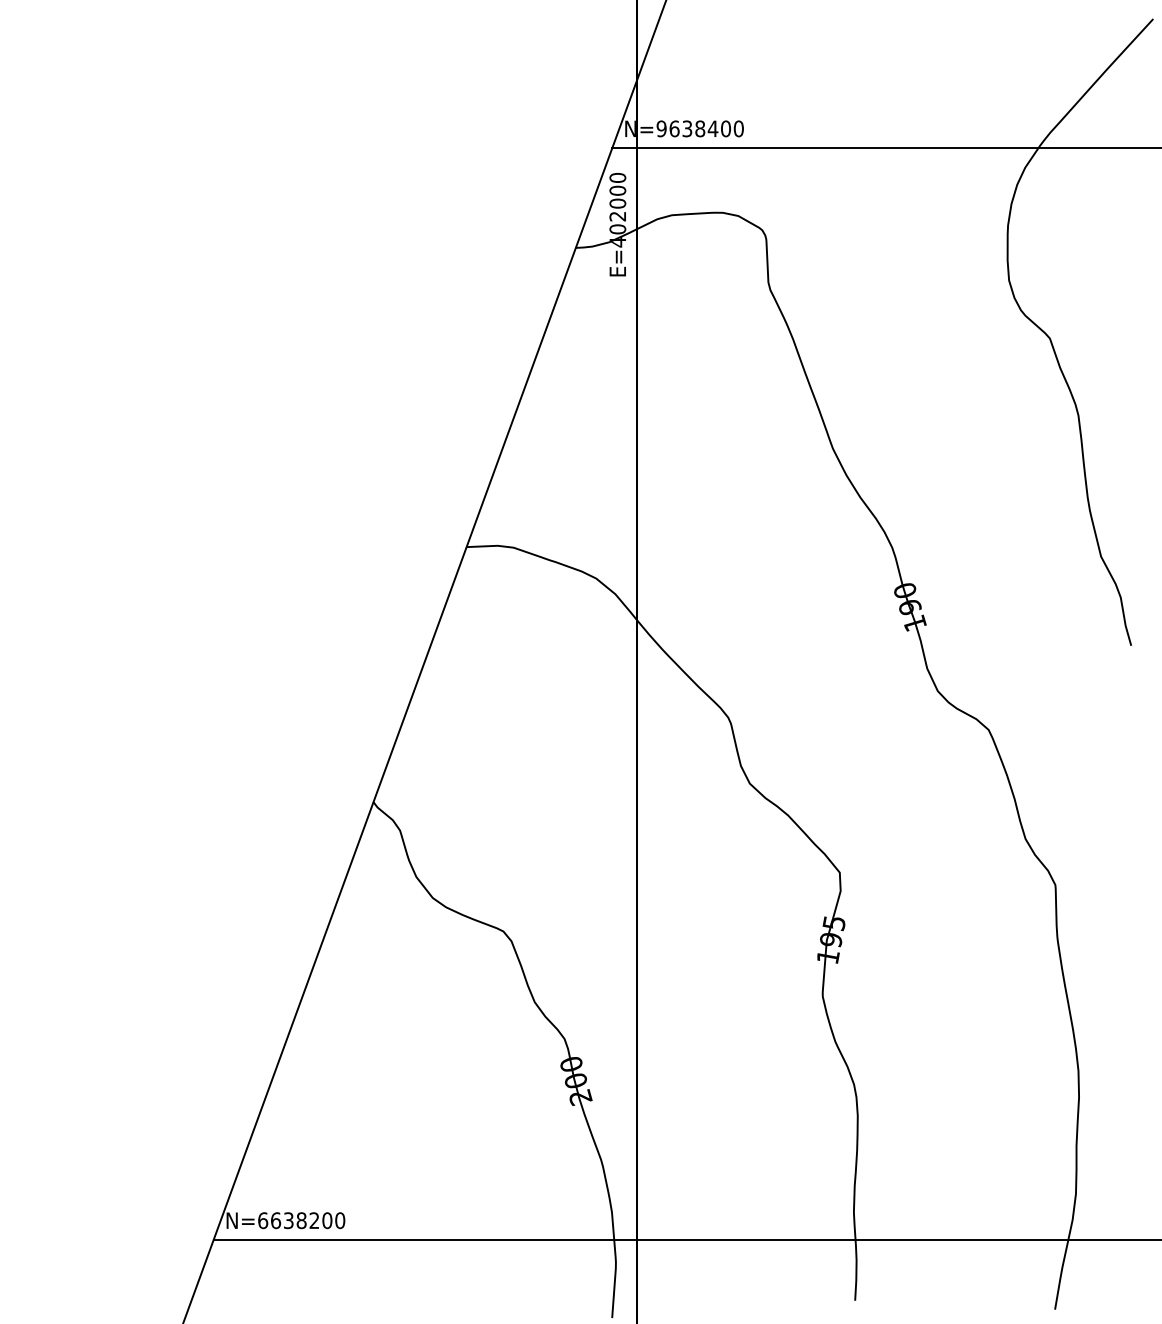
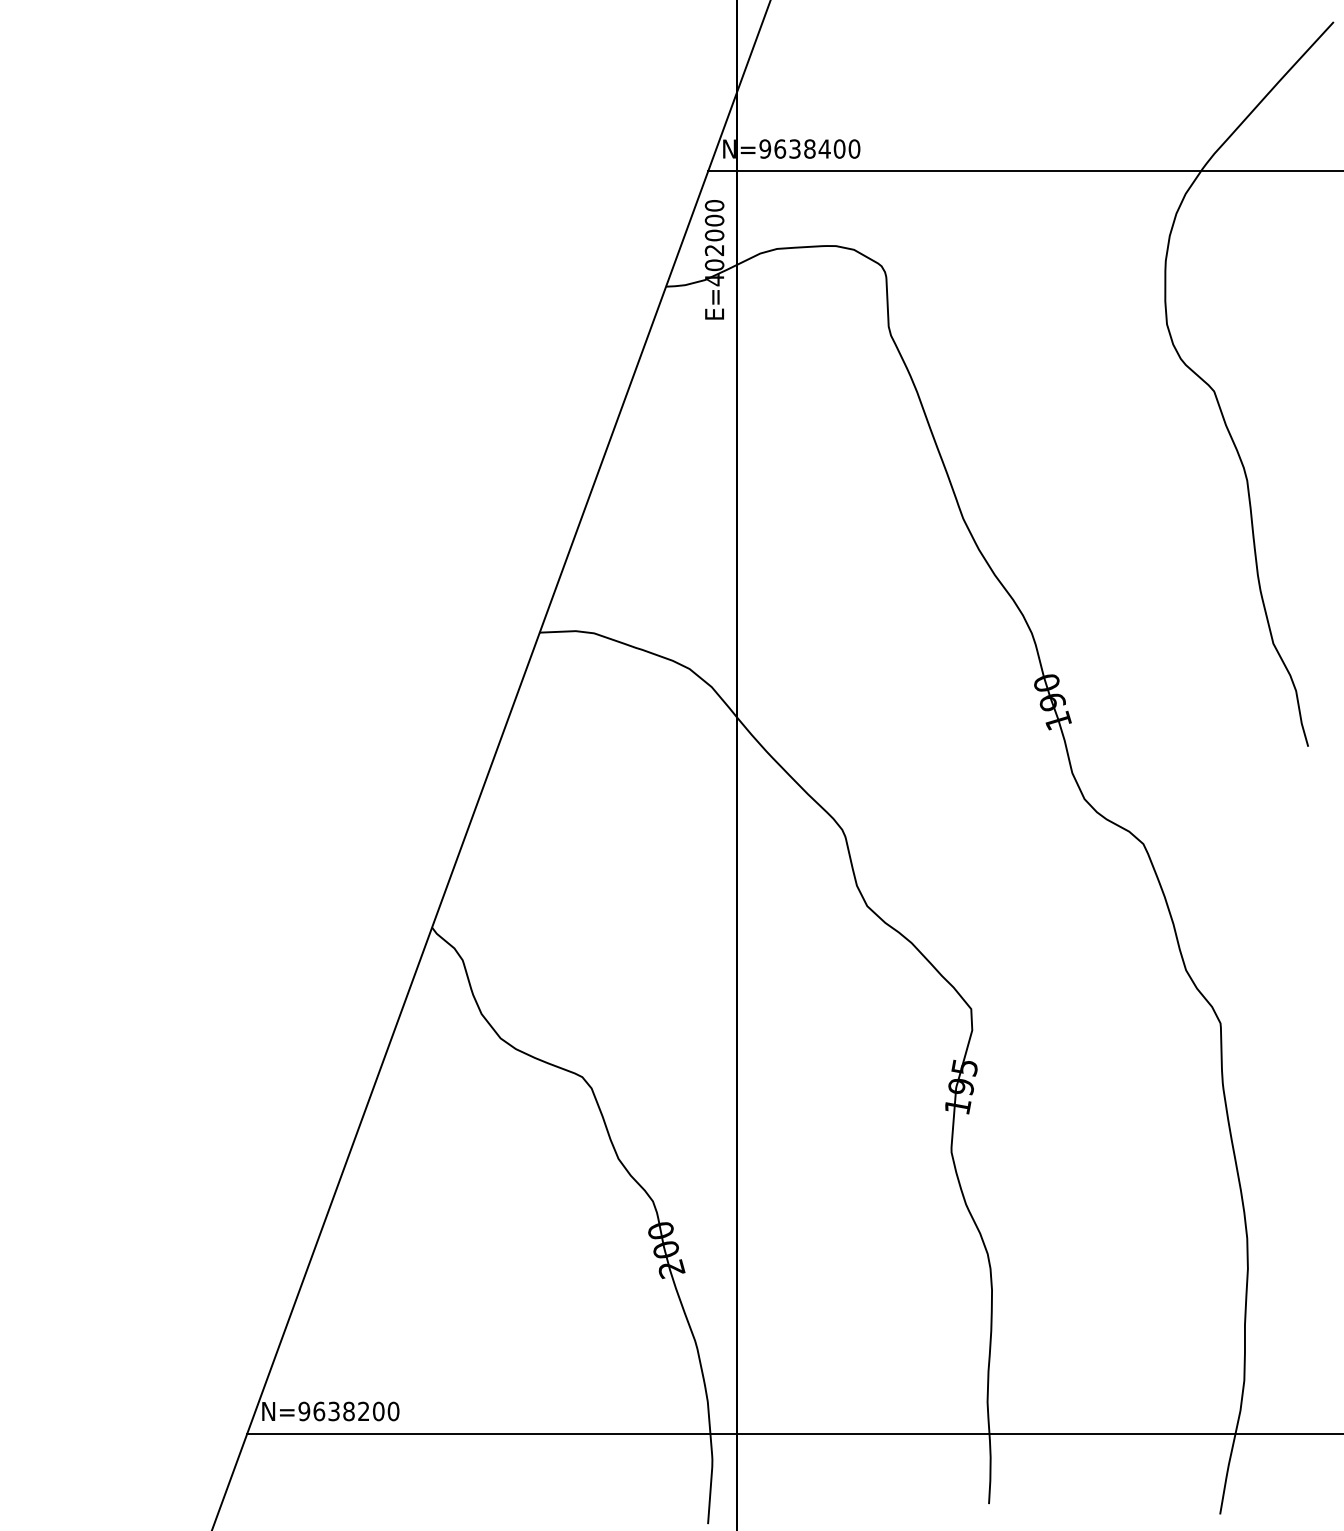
text: (263, 1220) -> (304, 1411), N=6638200 -> N=9638200

